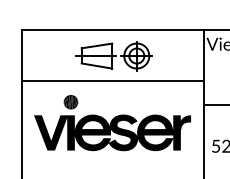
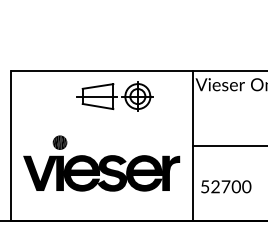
part: (113, 55) -> (114, 96), moved
line: (113, 80) -> (102, 121), removed

